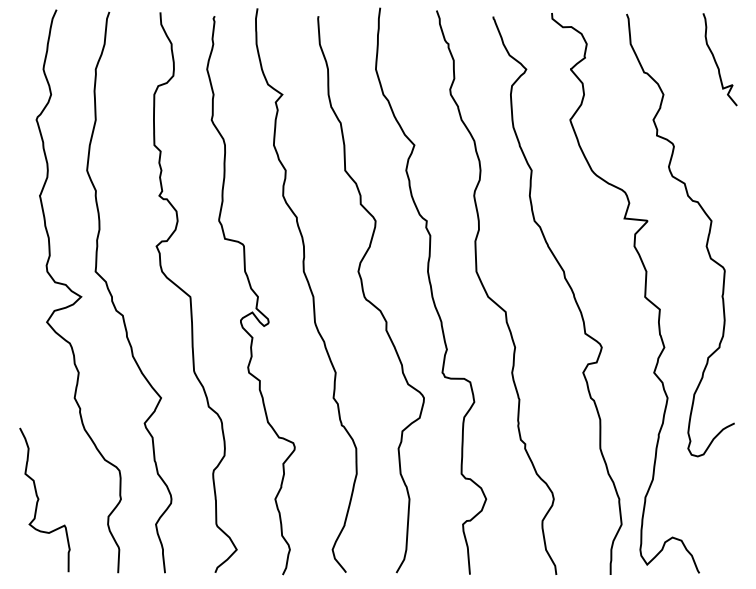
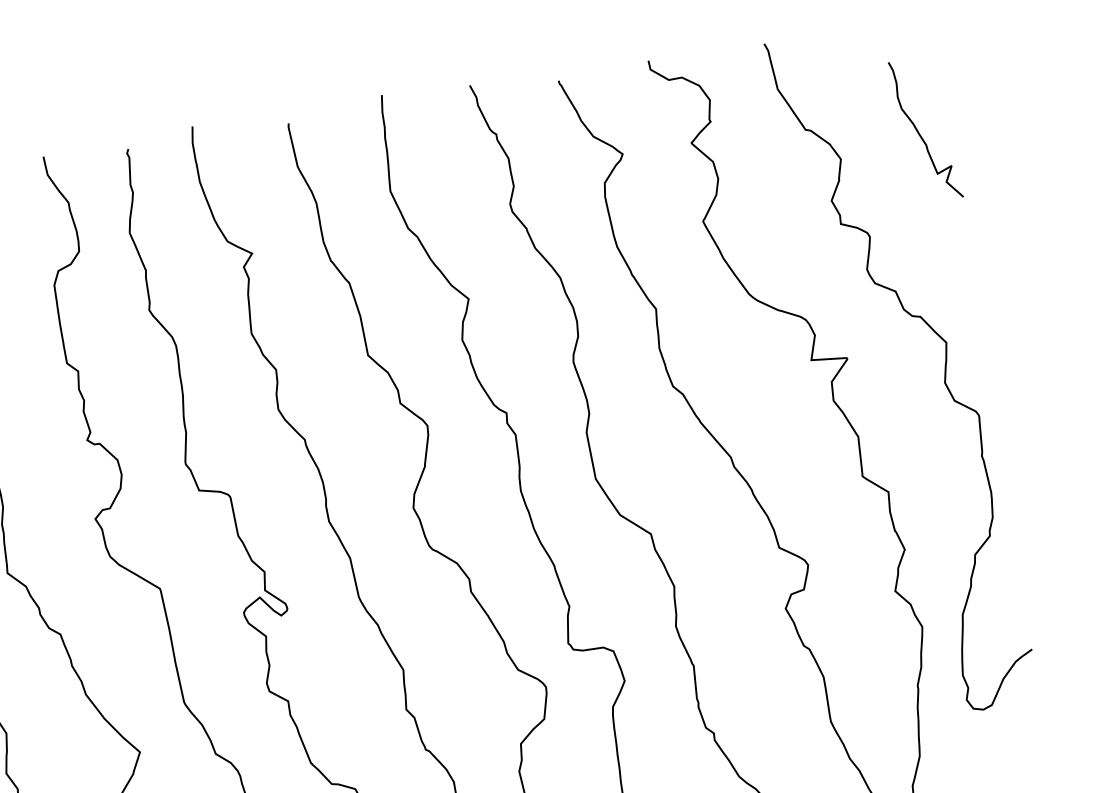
curve: (716, 61) -> (920, 133), moved

